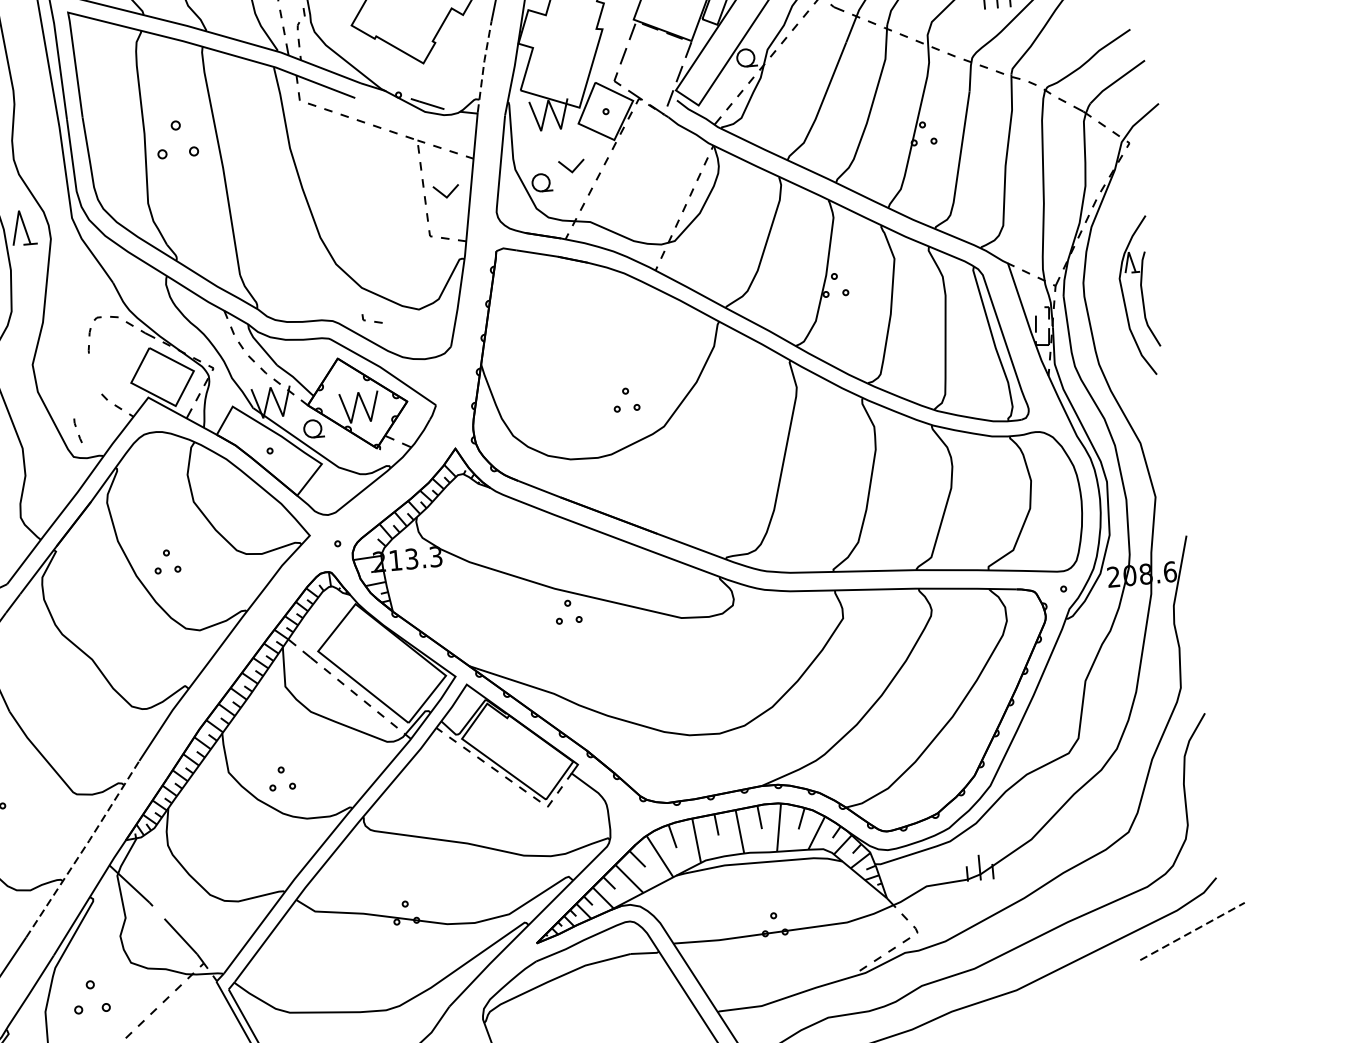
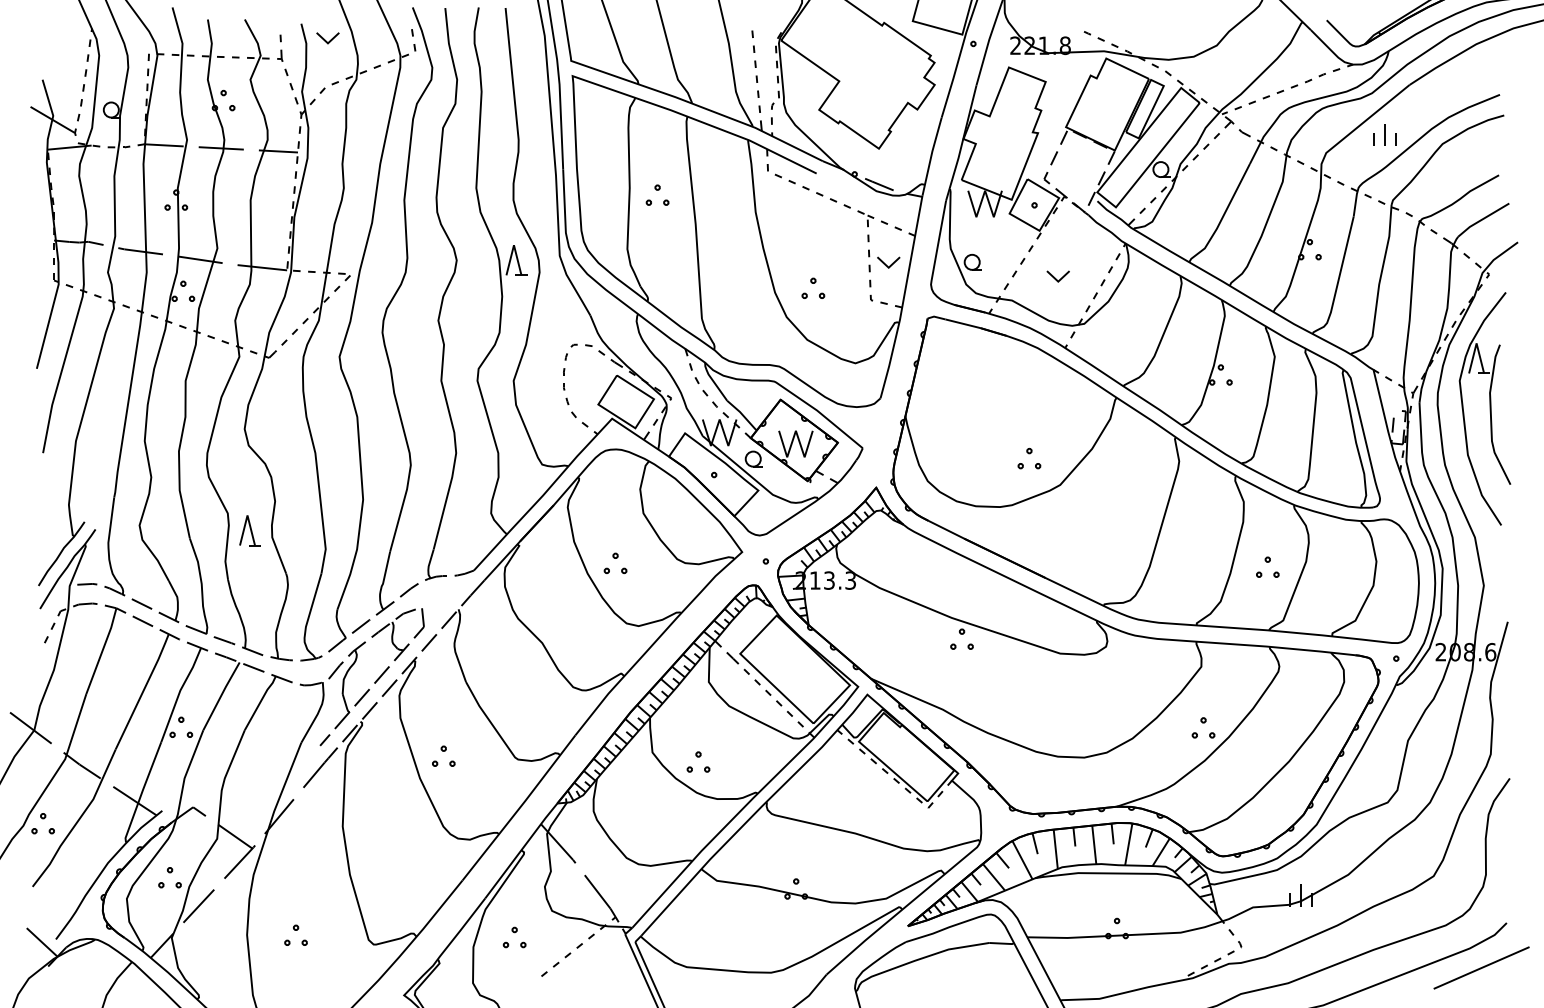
line: (483, 66) -> (931, 156), dashed -> solid
part: (176, 138) -> (657, 194), size x0.62
part: (570, 166) -> (1057, 276), moved
part: (363, 227) -> (813, 287), added
part: (1137, 295) -> (1484, 408), size x1.67
part: (371, 318) -> (813, 367), removed
part: (78, 430) -> (566, 393), moved
part: (907, 497) -> (1267, 566), added
part: (851, 687) -> (1203, 727), added
line: (83, 848) -> (519, 807), dashed -> solid
line: (1193, 930) -> (1482, 967), dashed -> solid
part: (91, 996) -> (514, 937), size x0.71

